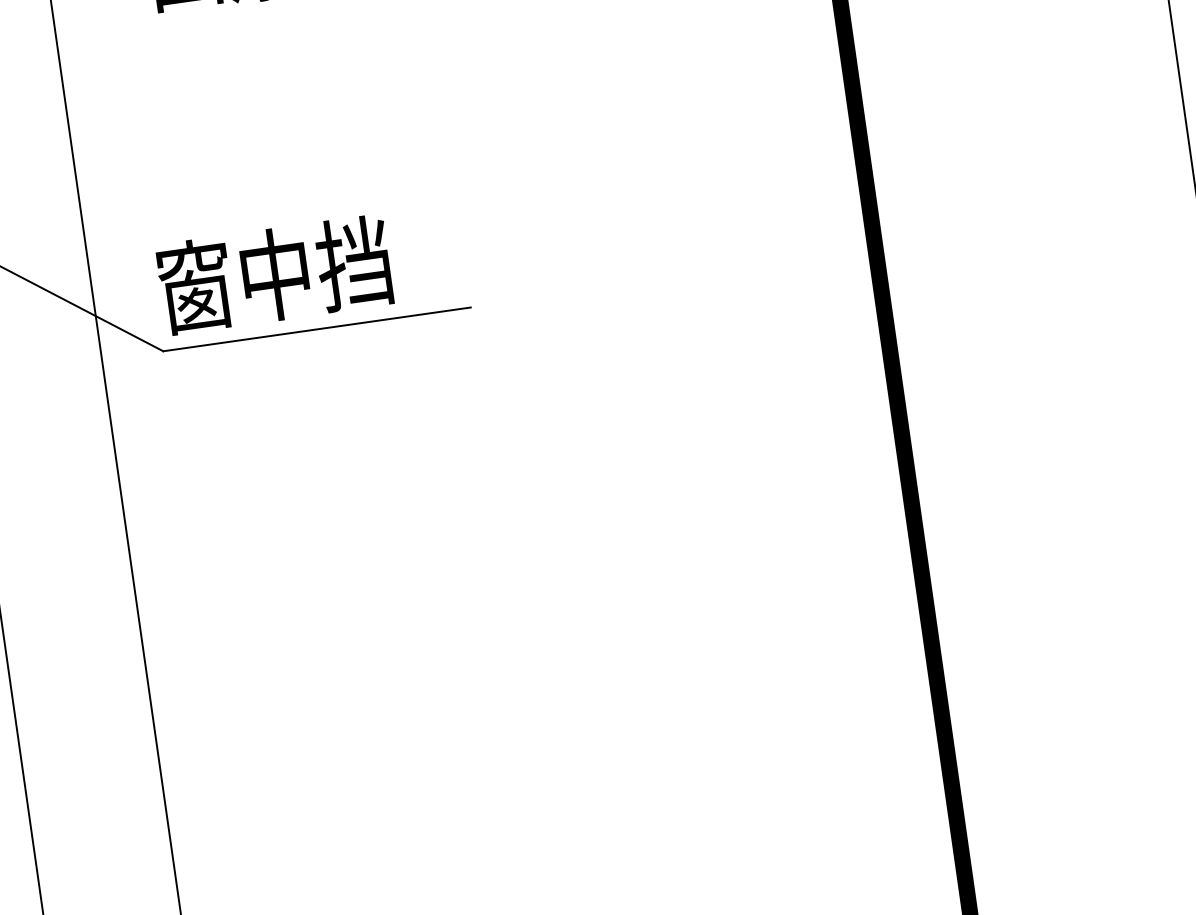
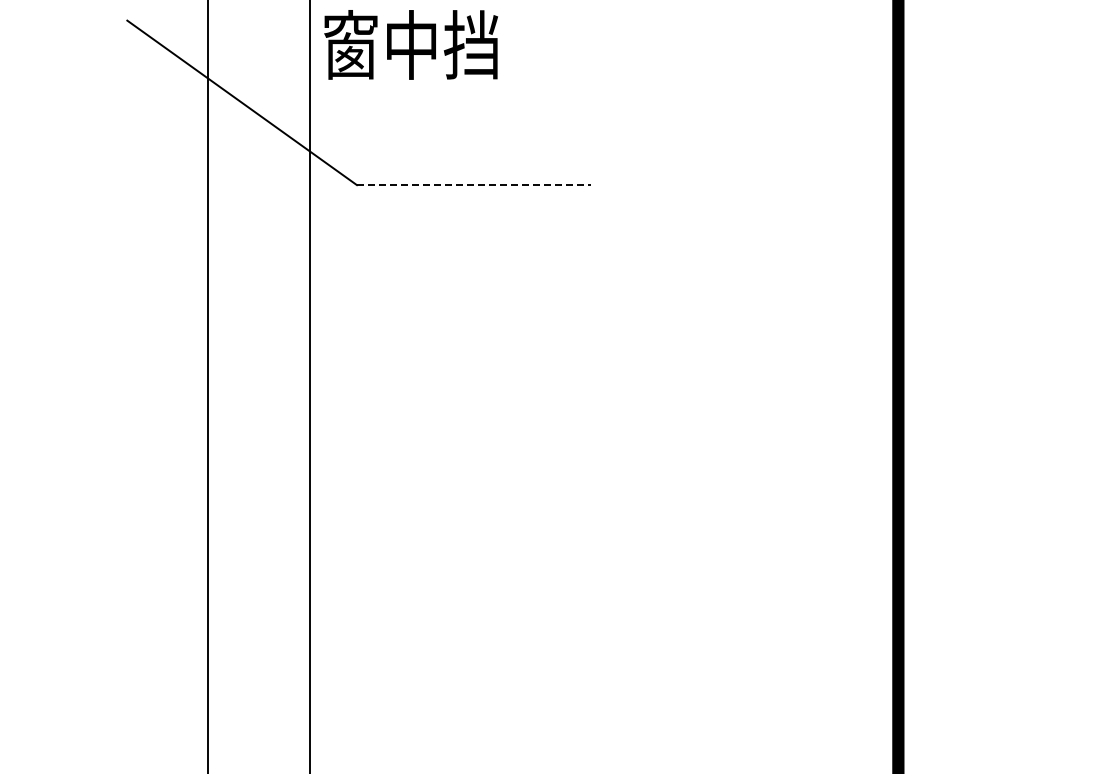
text: (275, 274) -> (411, 44), moved
line: (316, 329) -> (473, 185), solid -> dashed

